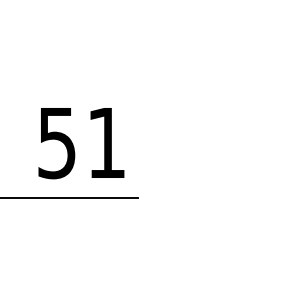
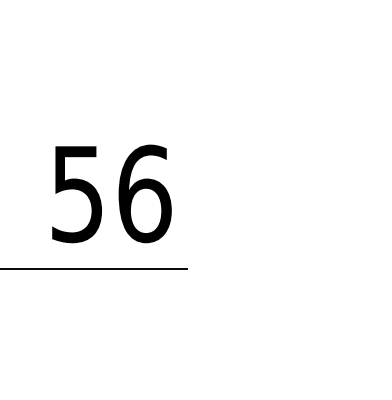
text: (106, 142) -> (144, 193), 51 -> 56

